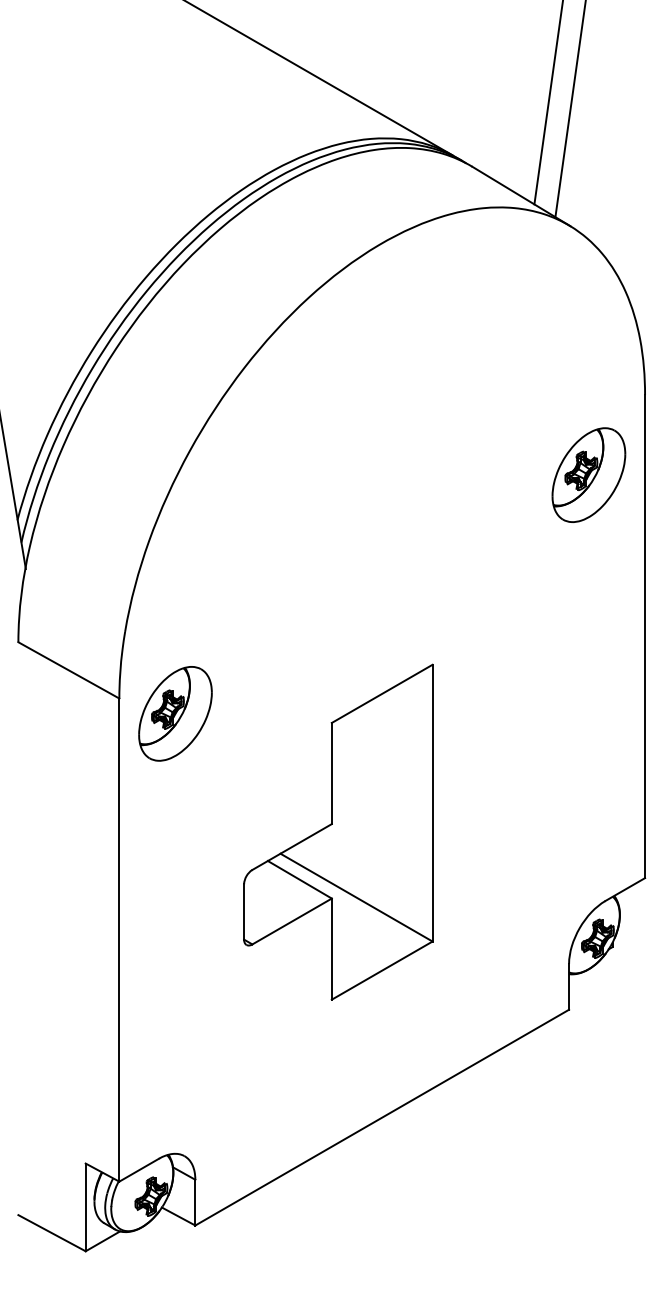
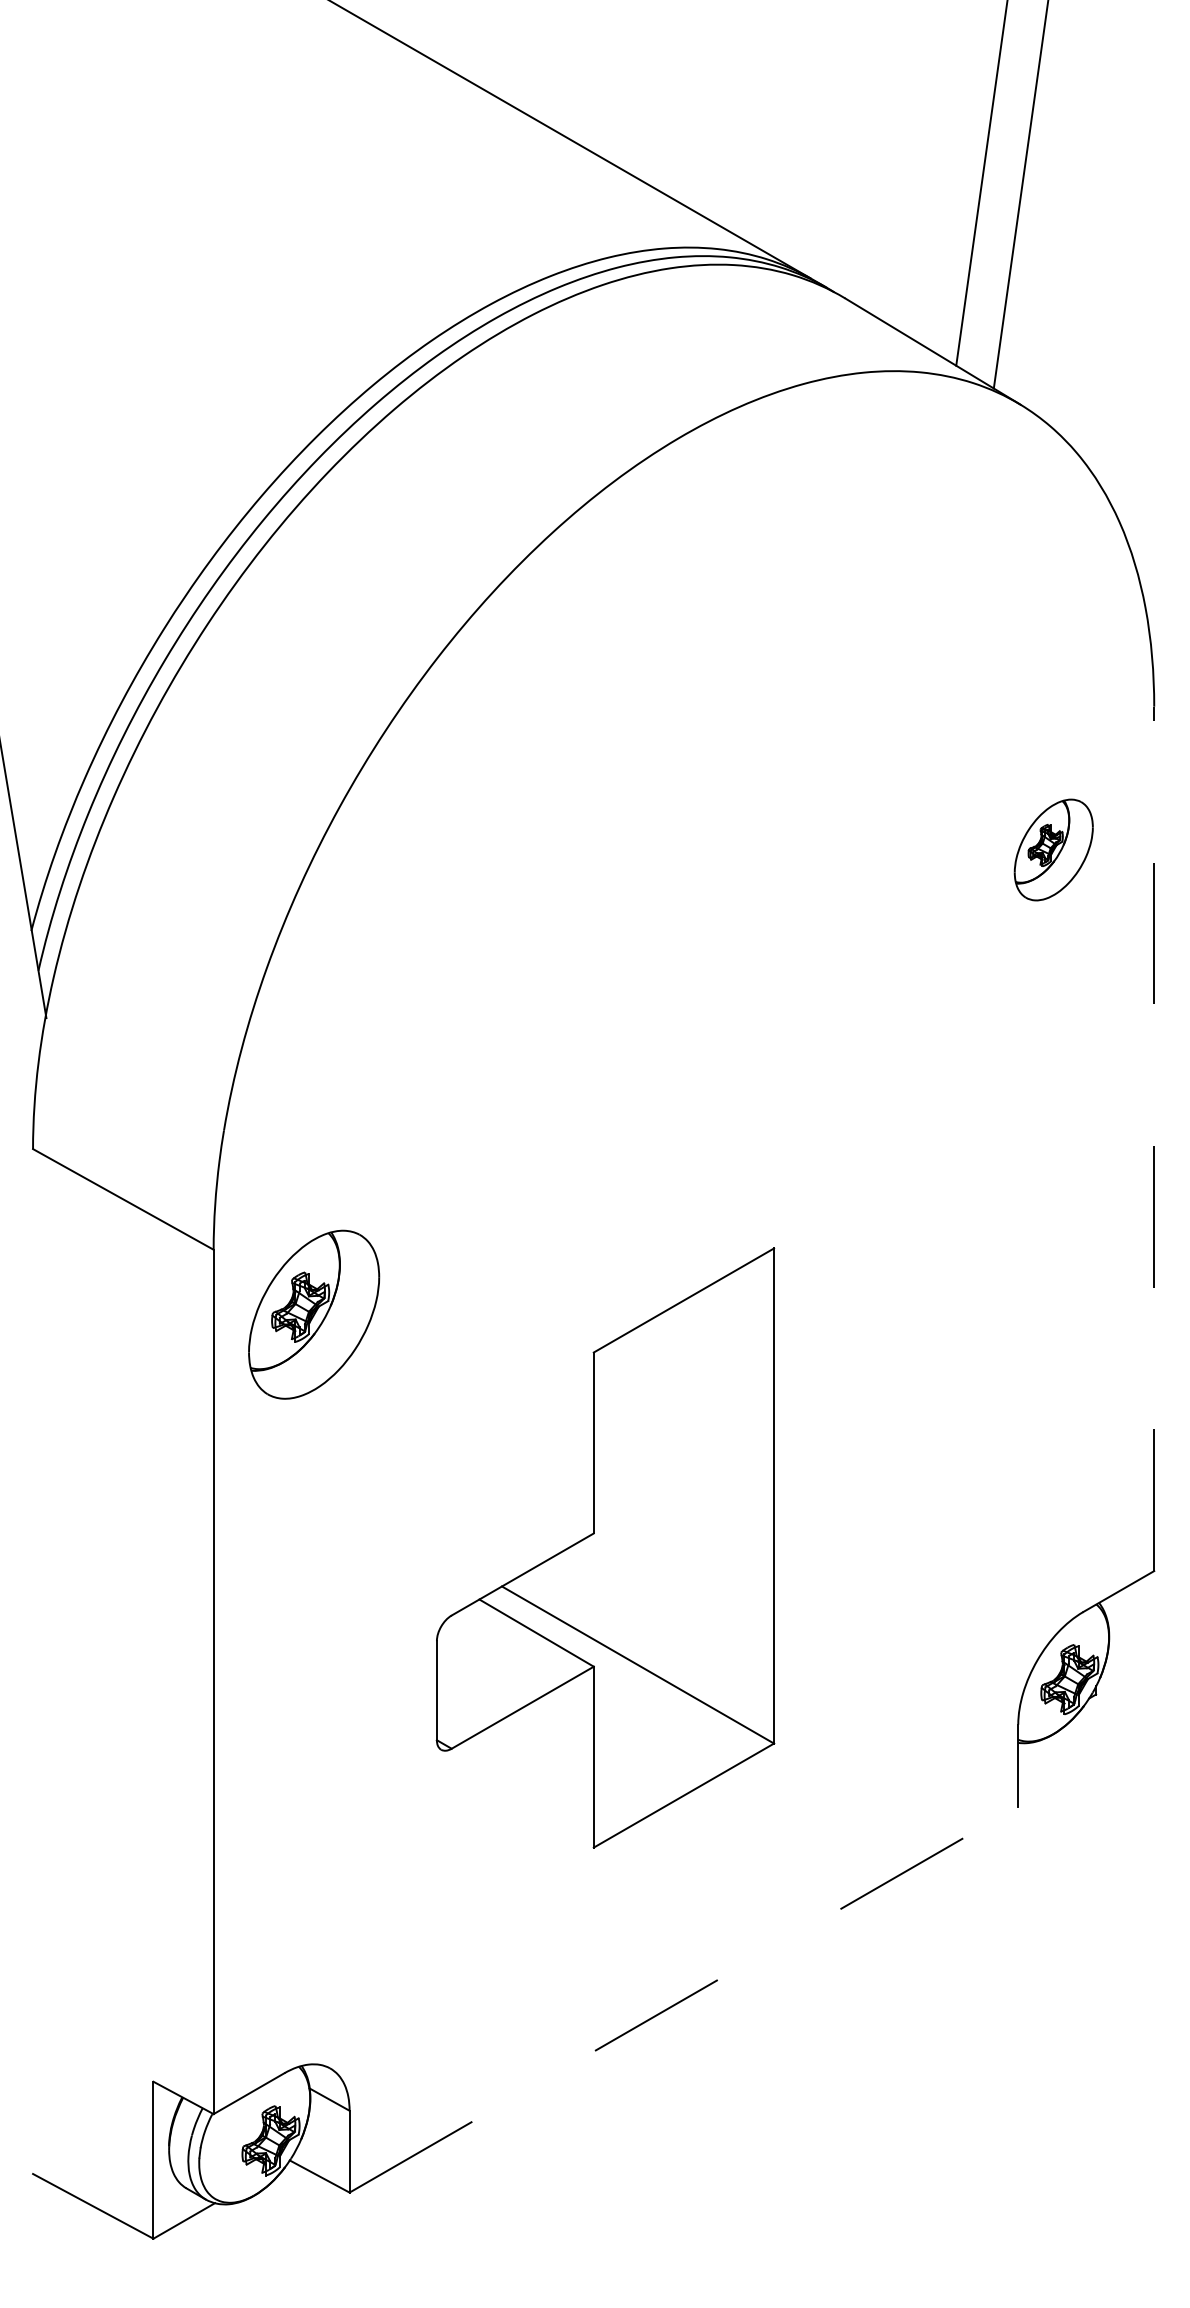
part: (588, 474) -> (1053, 848), size x0.6
line: (645, 636) -> (1154, 1138), solid -> dashed
part: (175, 713) -> (314, 1314), moved
part: (338, 831) -> (605, 1546), moved
line: (382, 1117) -> (684, 1999), solid -> dashed

